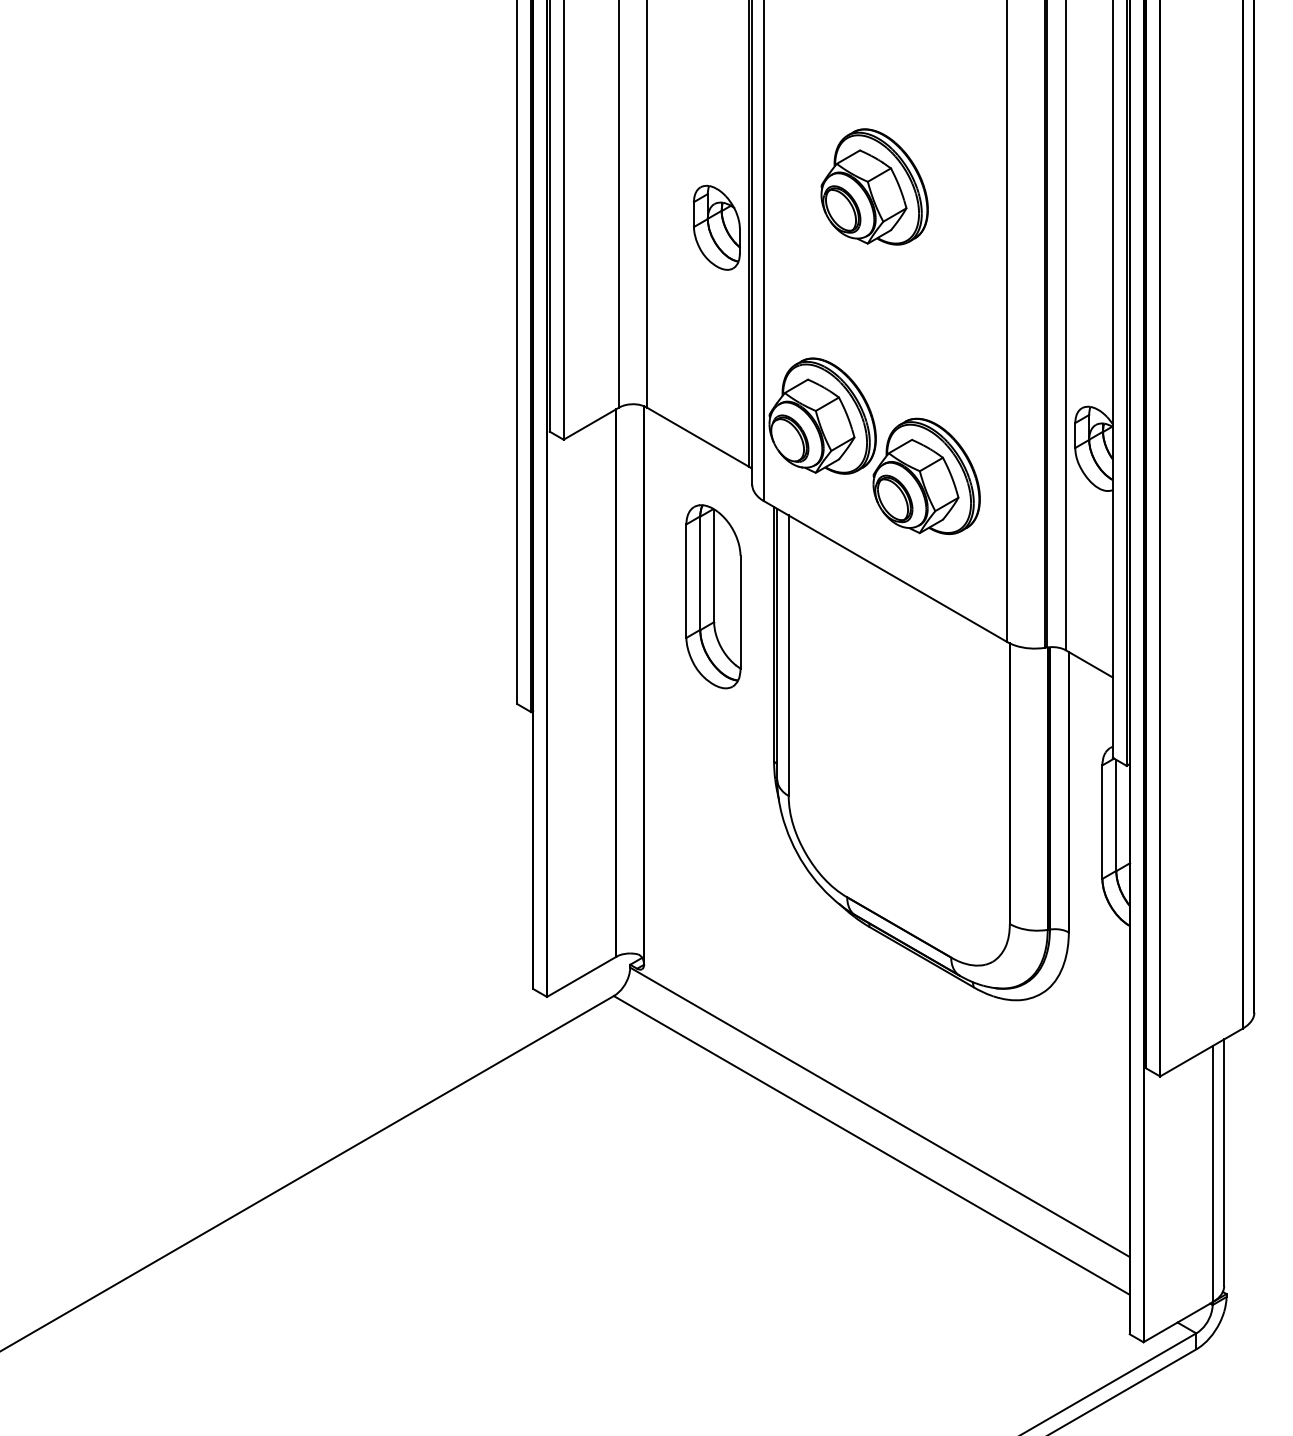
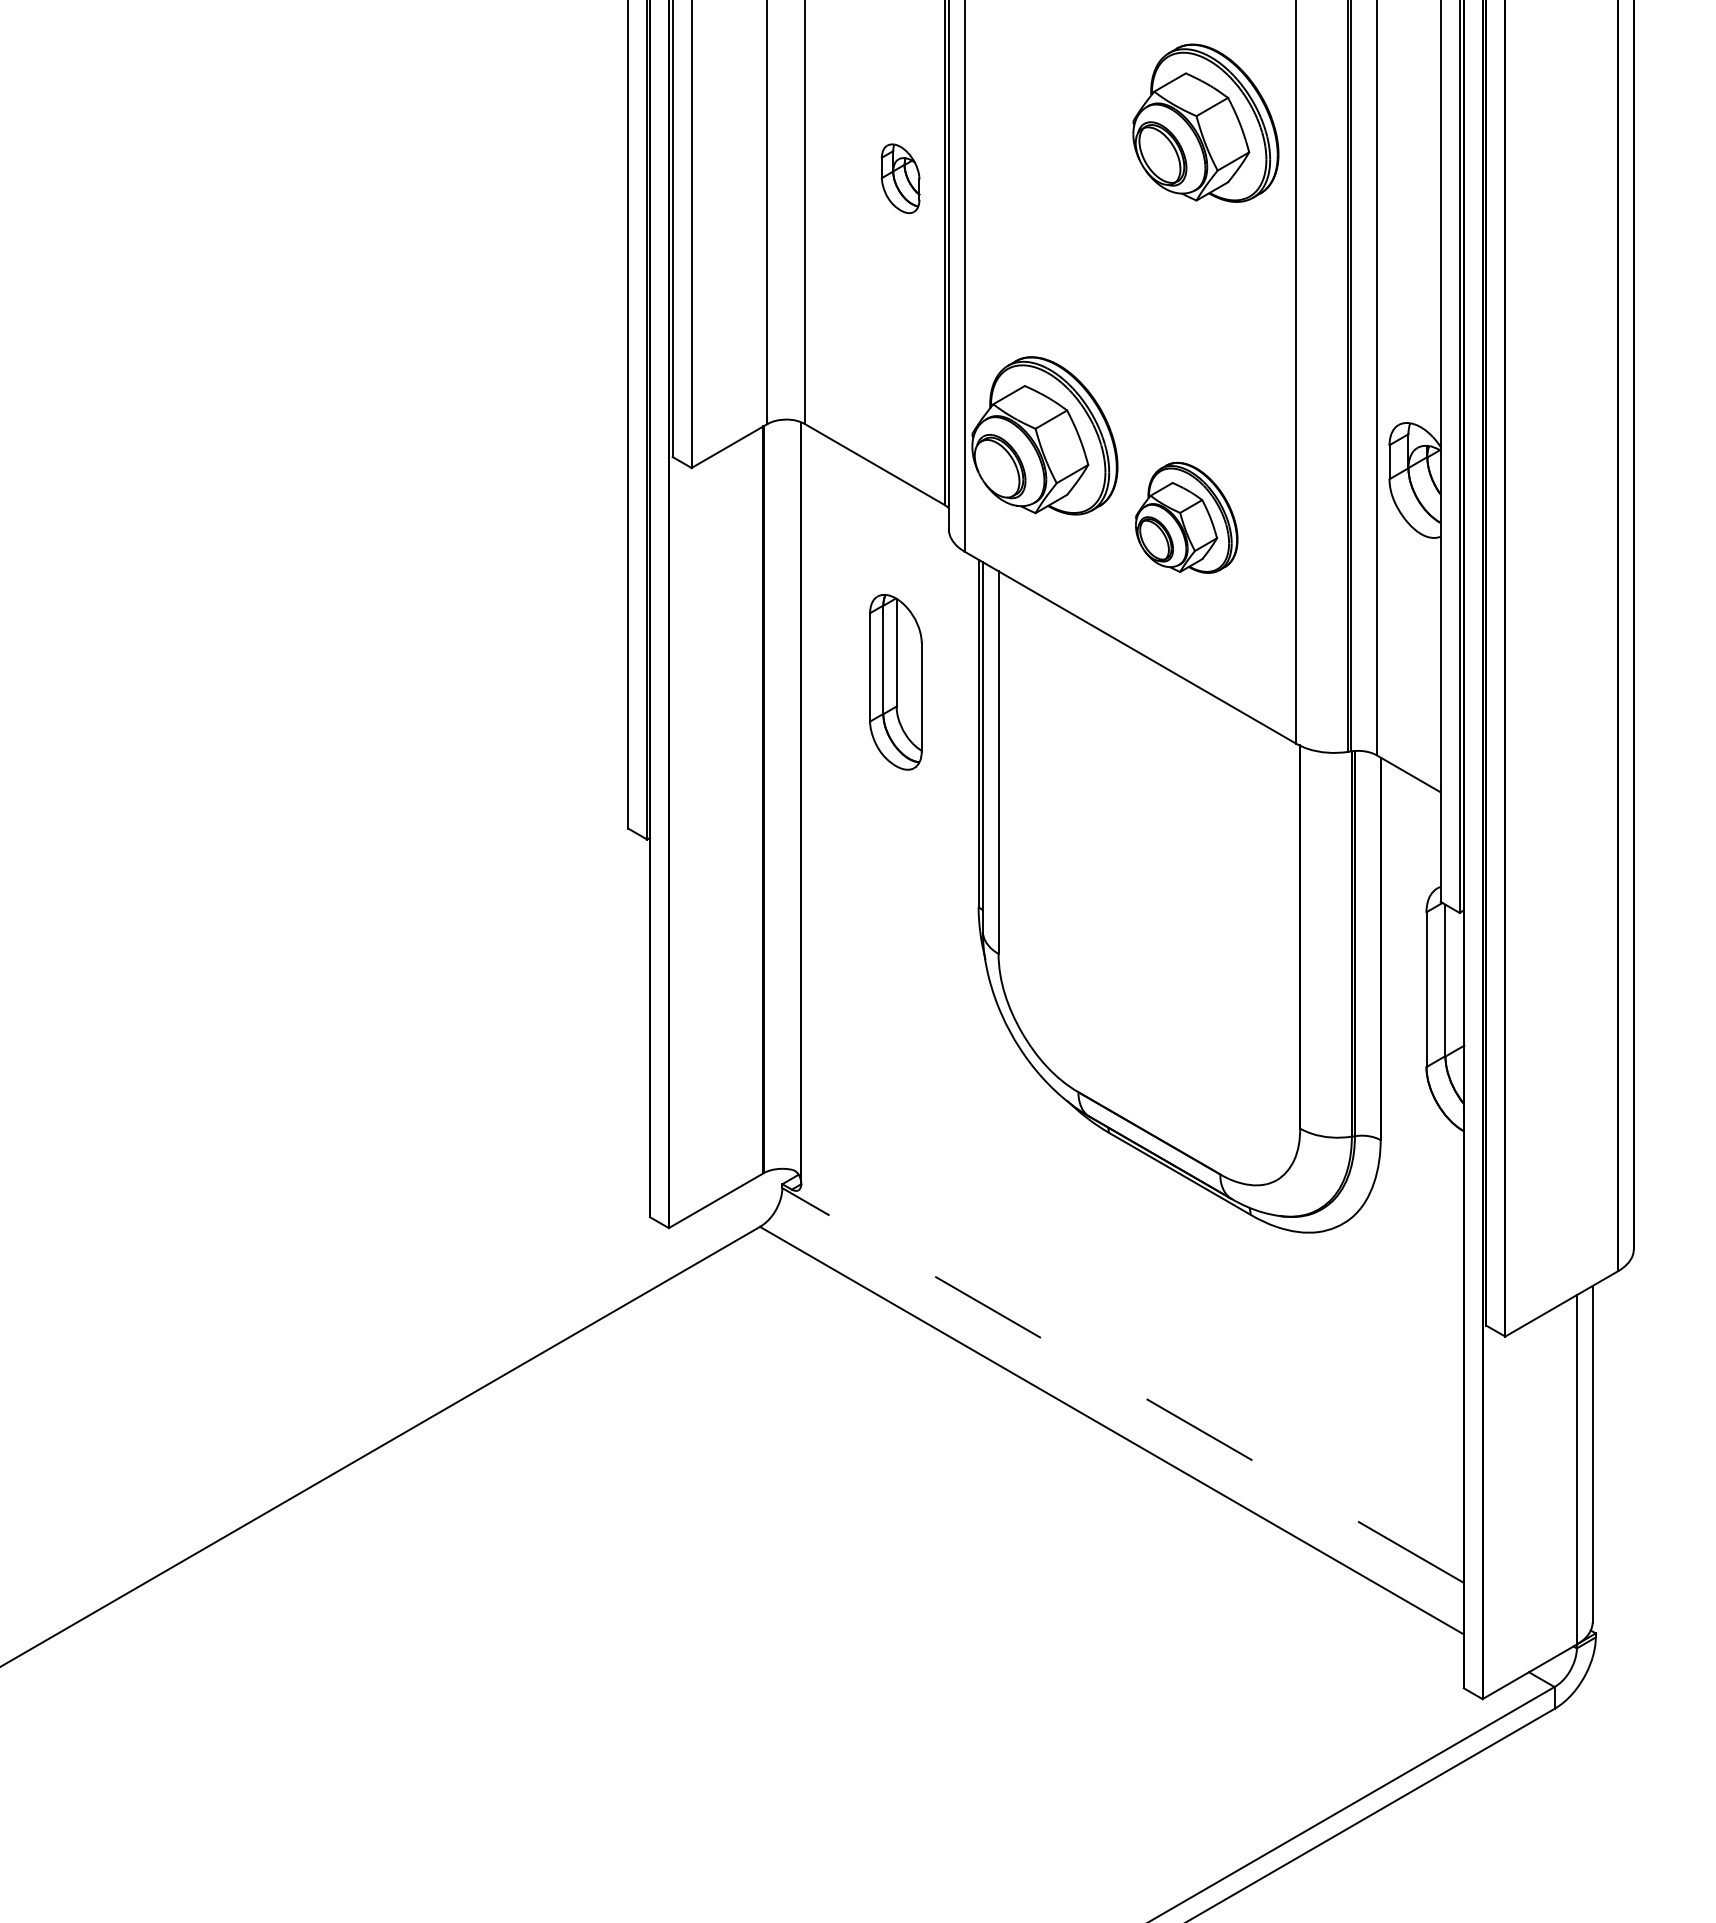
part: (874, 186) -> (1205, 122), moved
part: (716, 227) -> (900, 178), size x0.6
part: (926, 475) -> (1186, 516), size x0.7
part: (713, 596) -> (895, 681), size x0.7
line: (879, 1112) -> (1122, 1385), solid -> dashed

